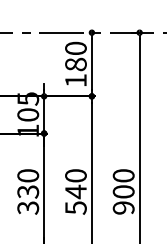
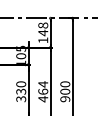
text: (76, 56) -> (43, 29), 180 -> 148
text: (76, 191) -> (43, 91), 540 -> 464

